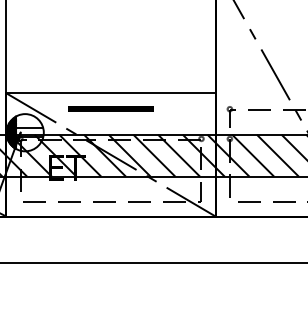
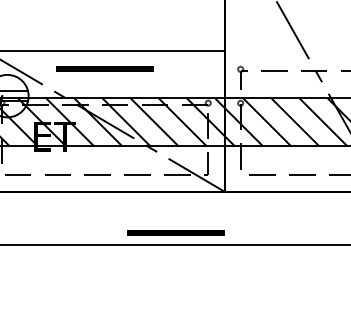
part: (172, 252) -> (175, 232), added

